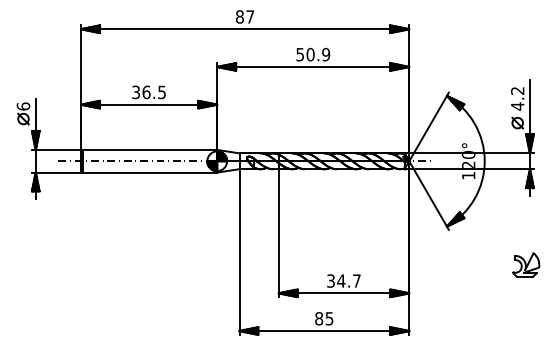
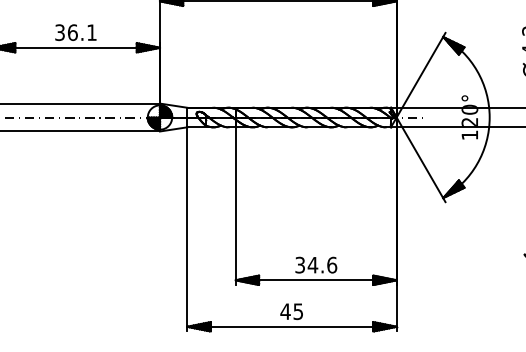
text: (161, 92) -> (91, 32), 36.5 -> 36.1
text: (357, 280) -> (332, 264), 34.7 -> 34.6
text: (318, 318) -> (284, 311), 85 -> 45

